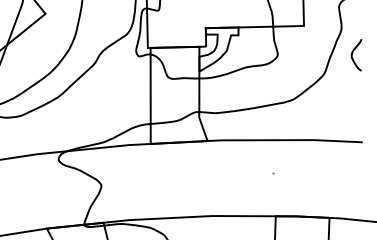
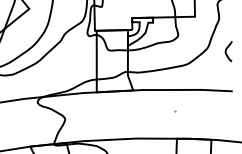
curve: (353, 55) -> (226, 51), moved

